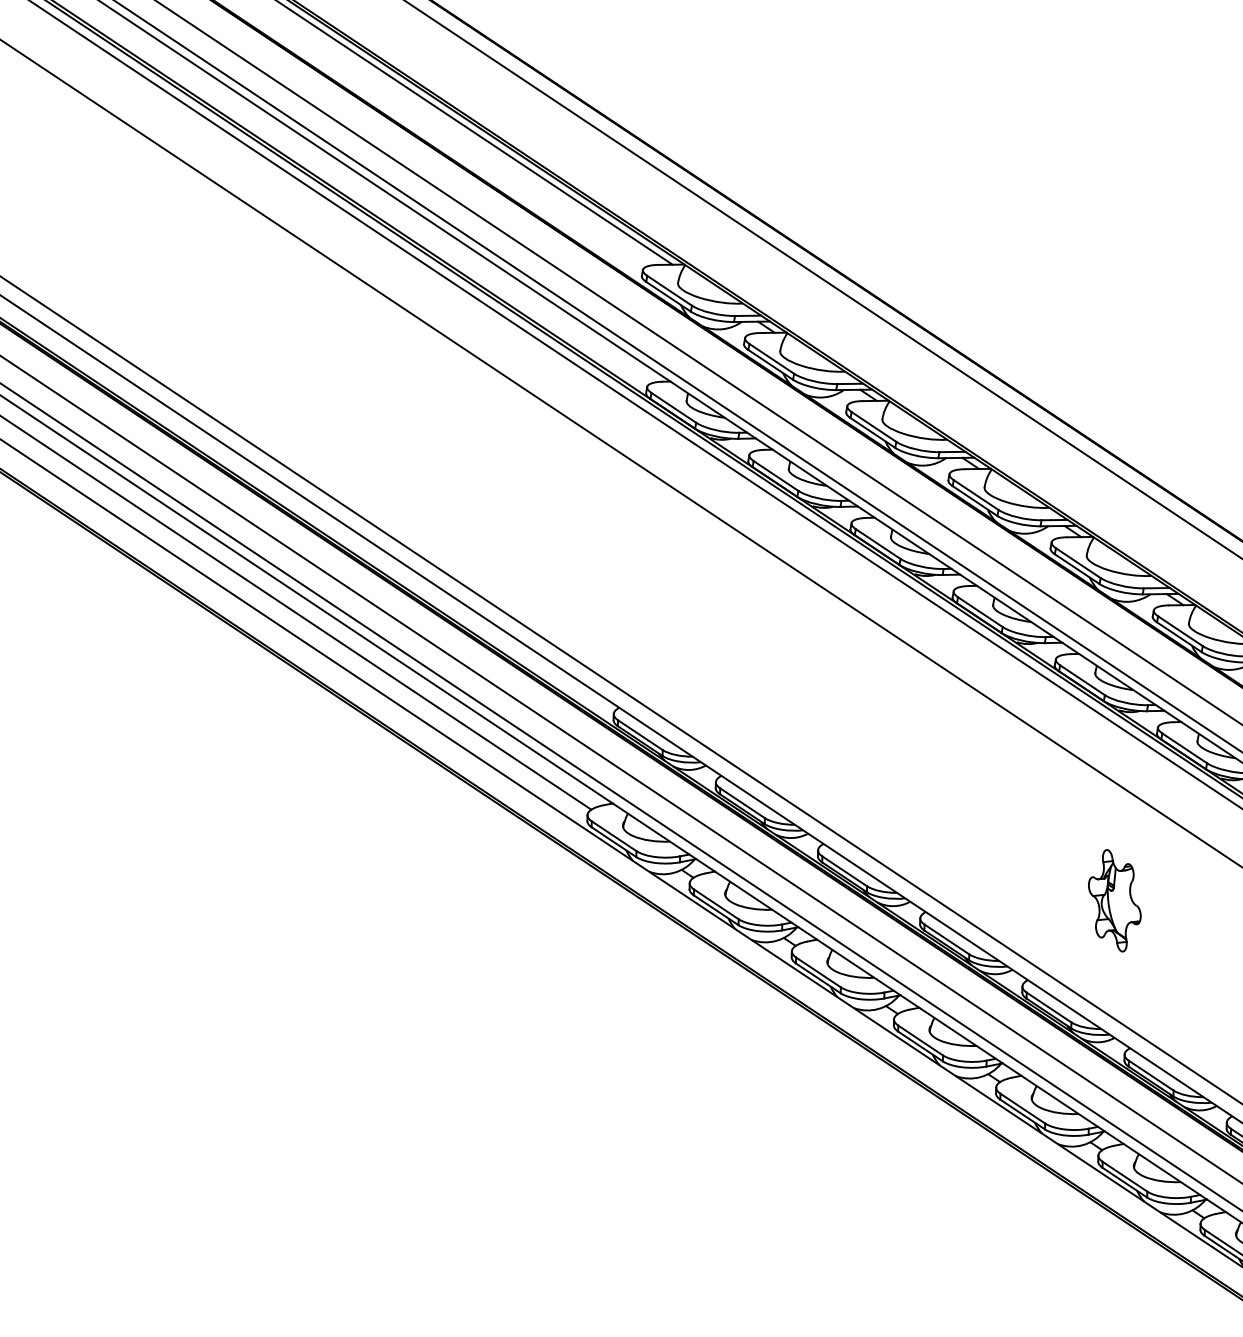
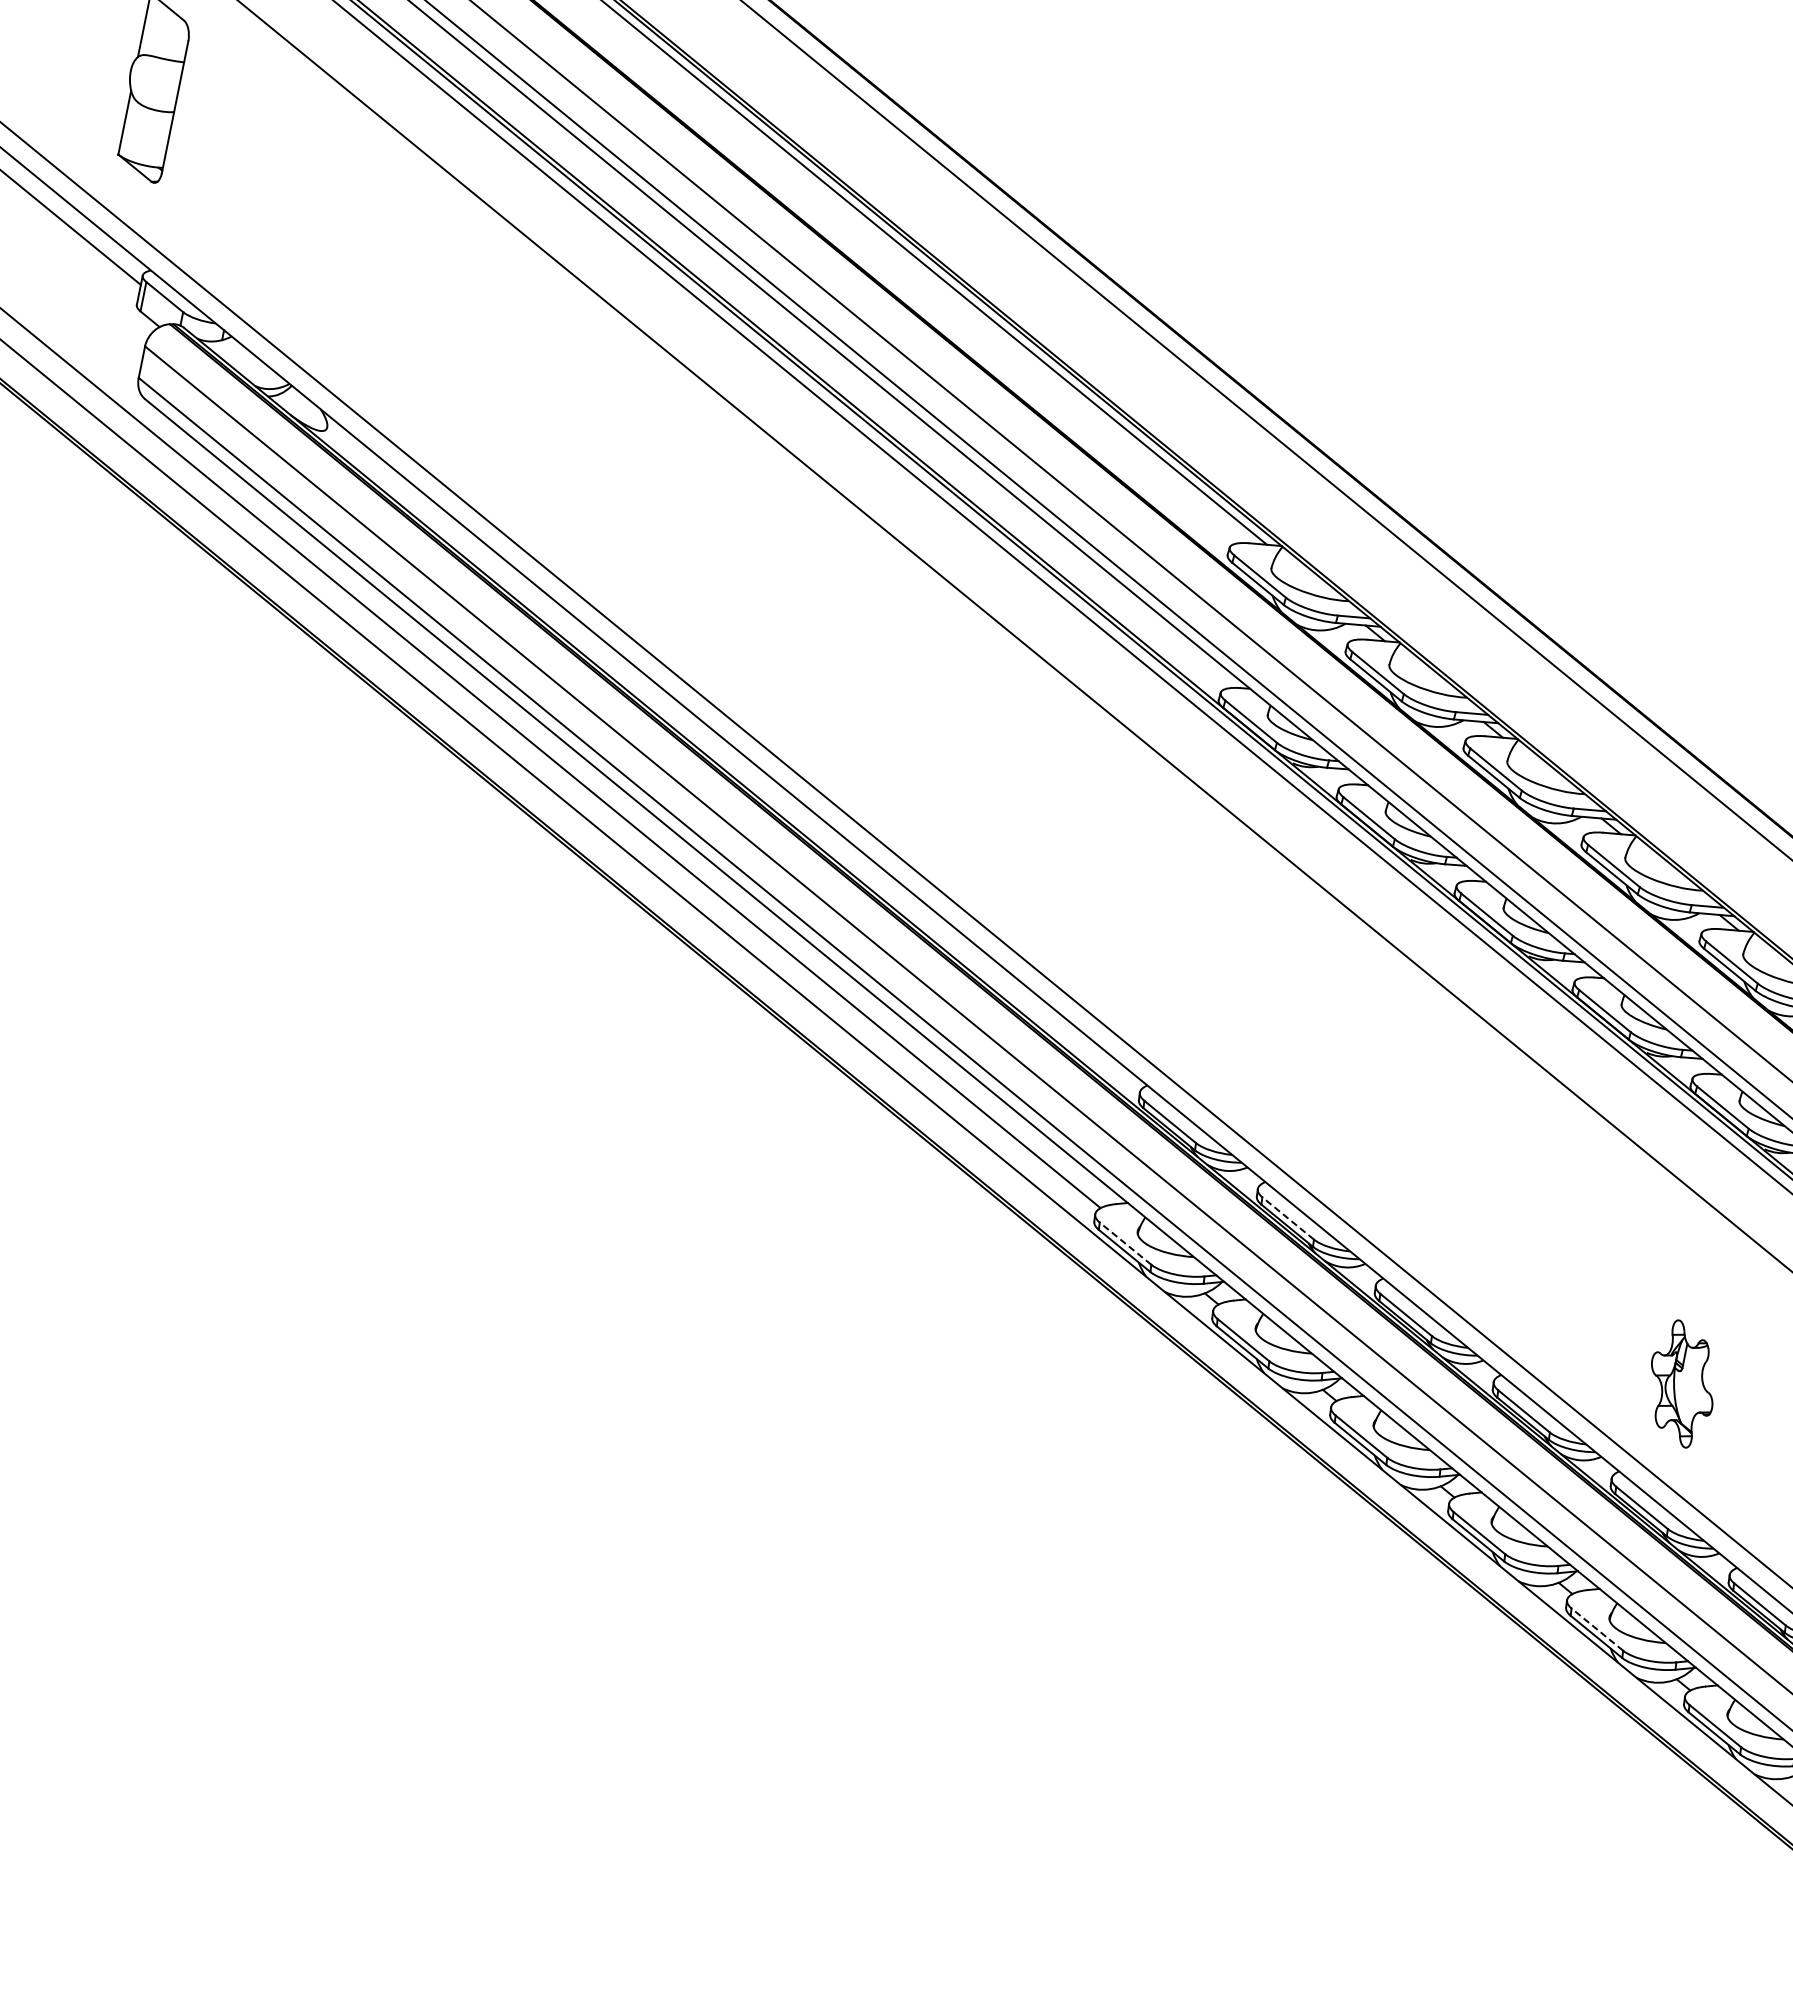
line: (742, 803) -> (1287, 1218), solid -> dashed
line: (614, 836) -> (1125, 1243), solid -> dashed
part: (1115, 900) -> (1682, 1383), moved
line: (1022, 1108) -> (1596, 1629), solid -> dashed

